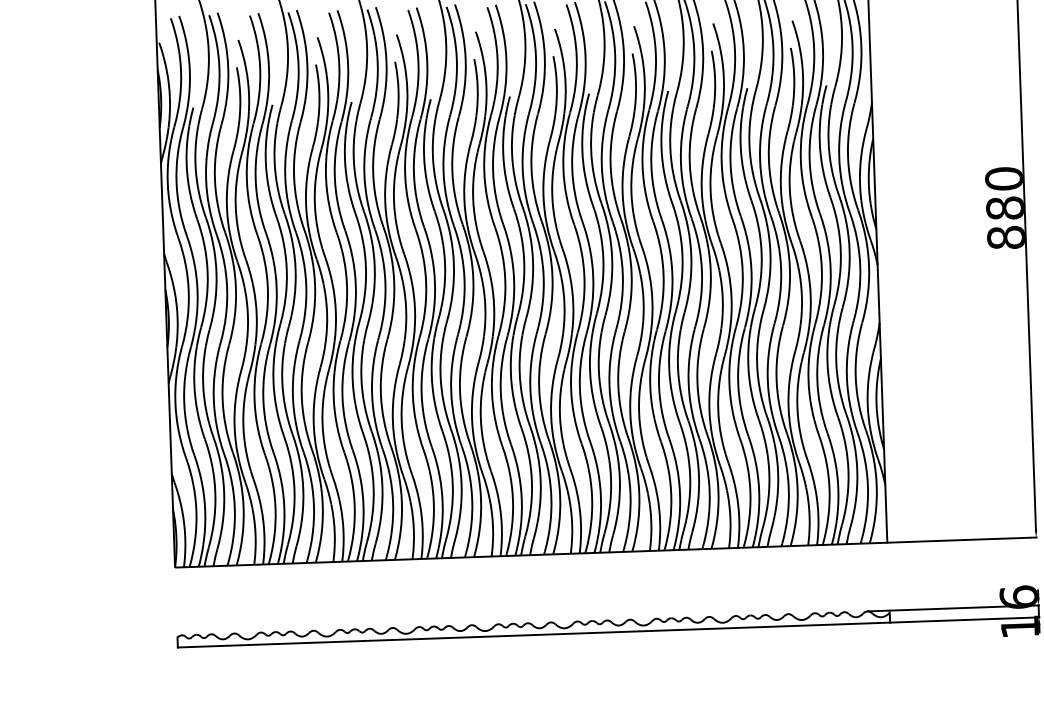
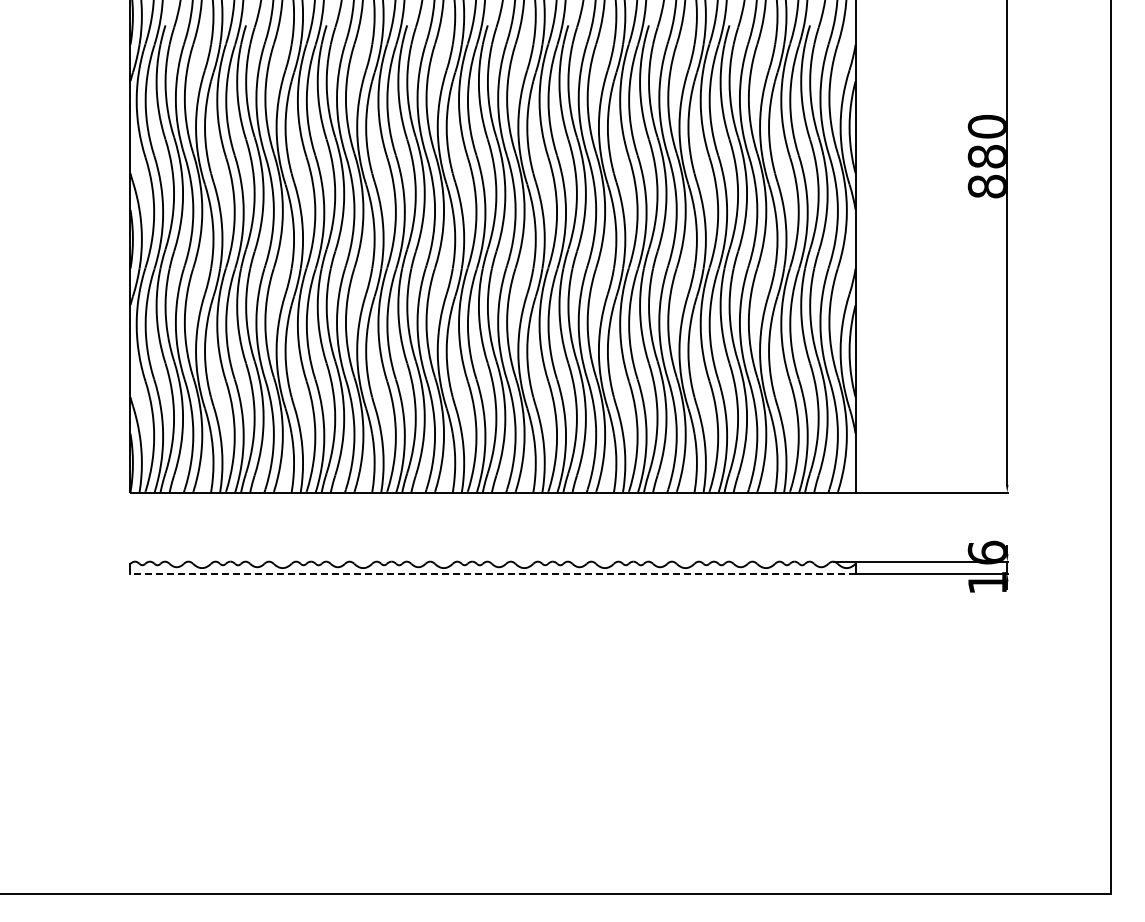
line: (534, 634) -> (493, 573), solid -> dashed

